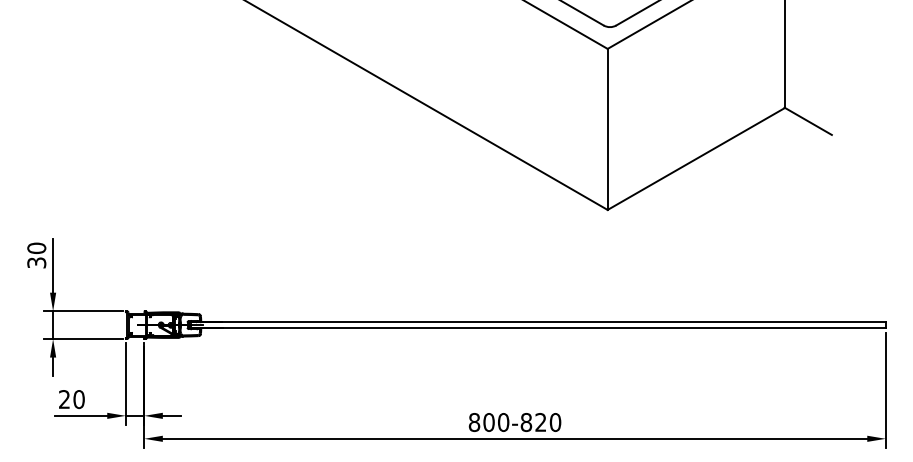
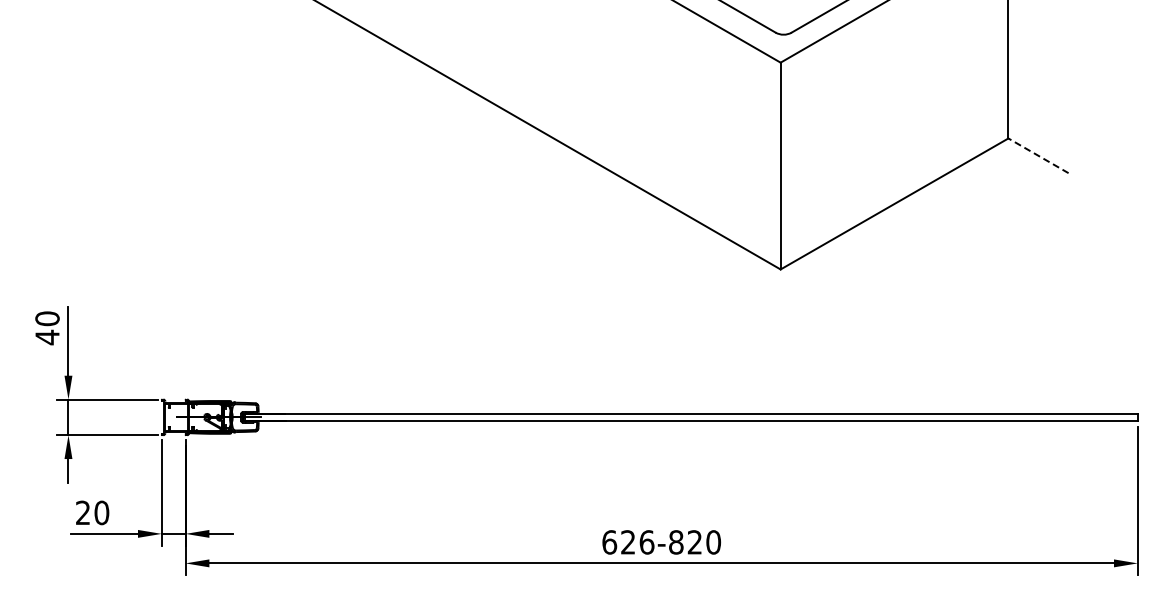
line: (807, 121) -> (1037, 155), solid -> dashed
text: (36, 262) -> (47, 337), 30 -> 40
text: (489, 422) -> (628, 542), 800-820 -> 626-820

